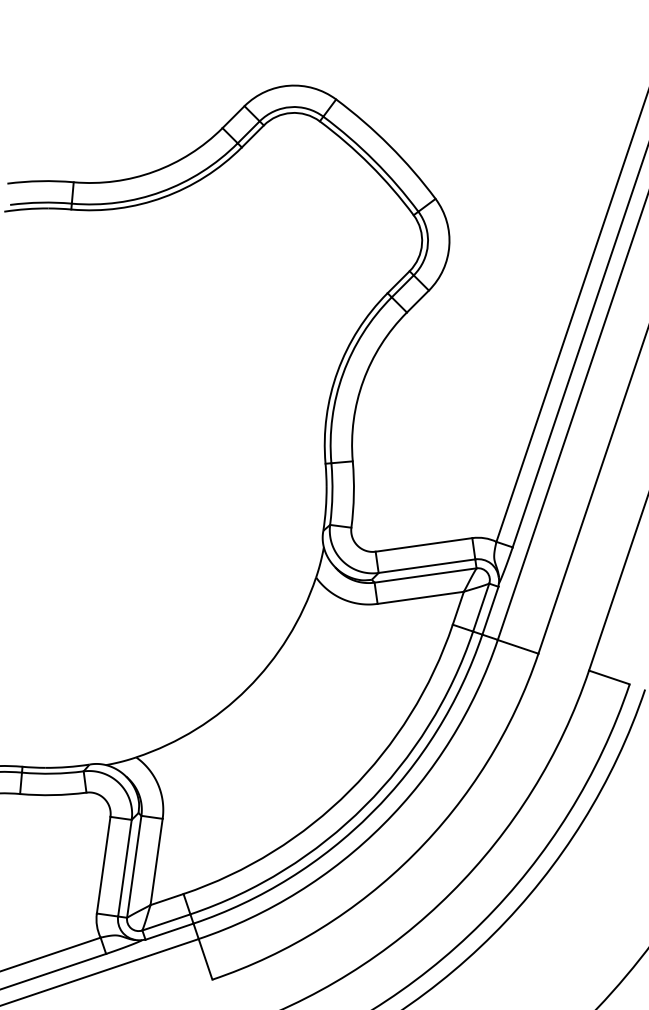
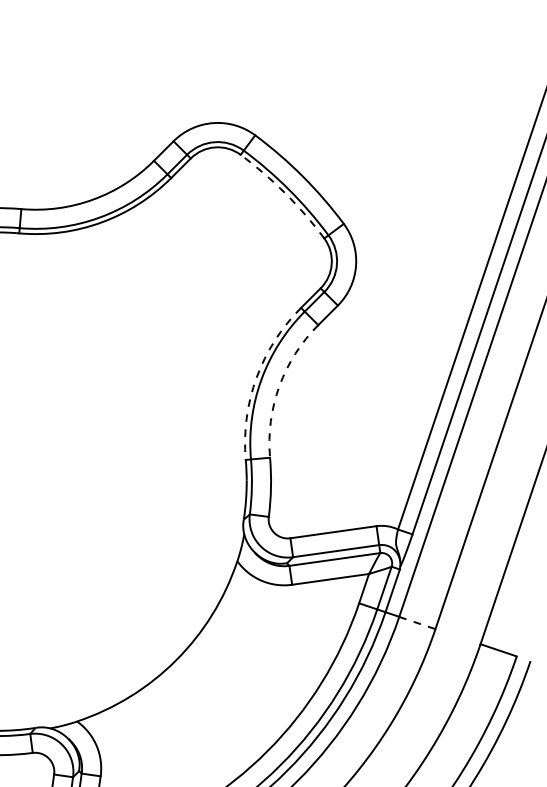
arc: (370, 164) -> (285, 193), solid -> dashed
arc: (337, 371) -> (256, 377), solid -> dashed
arc: (363, 380) -> (279, 385), solid -> dashed
line: (518, 647) -> (417, 623), solid -> dashed

